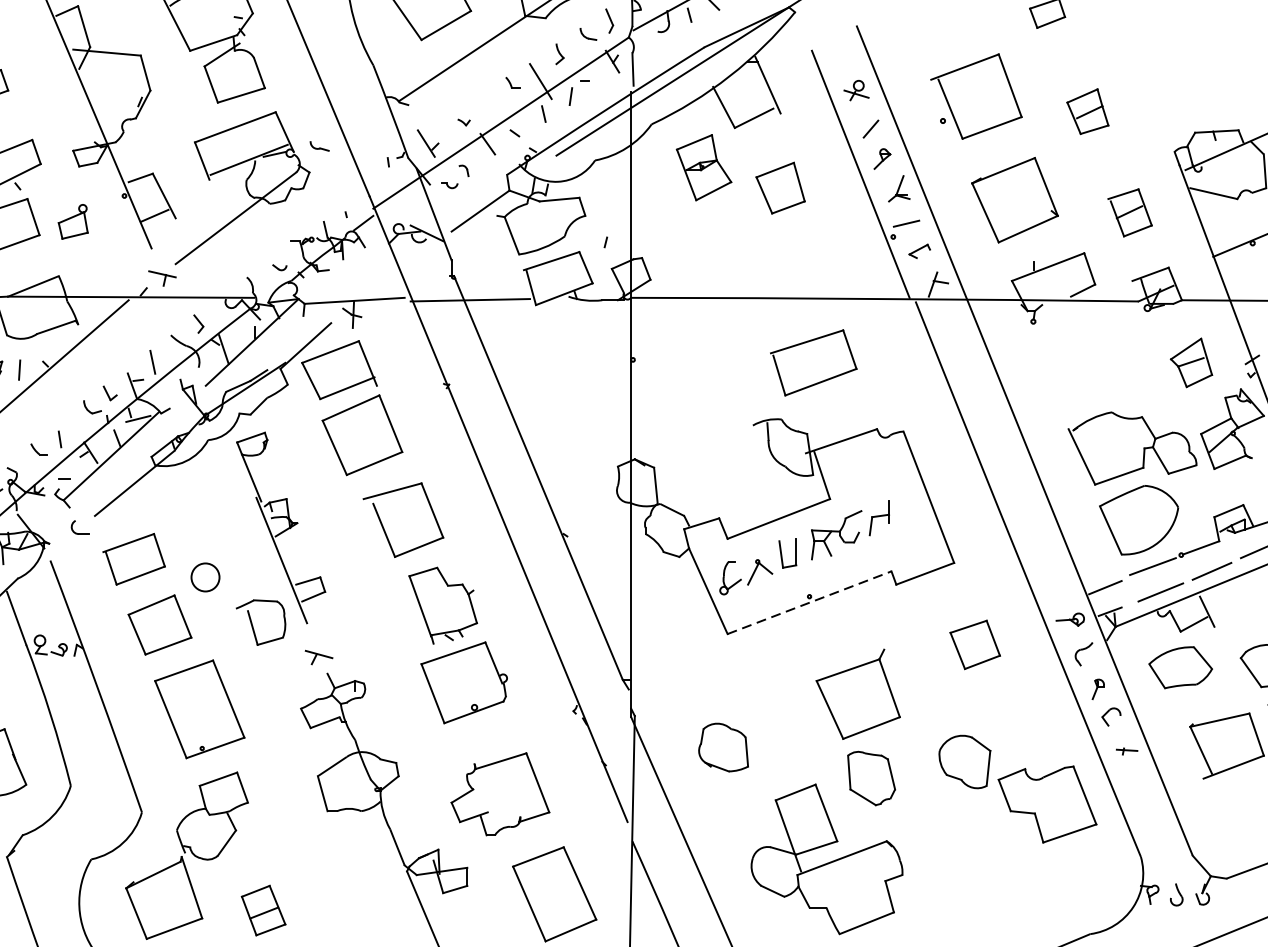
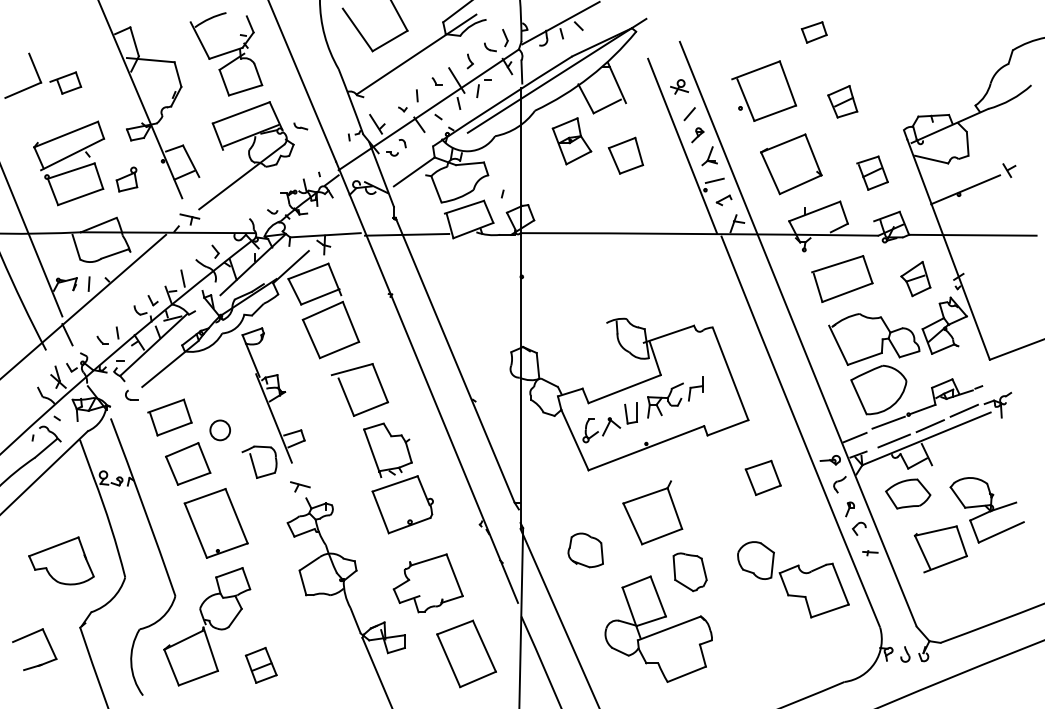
line: (485, 102) -> (417, 95), added
part: (813, 362) -> (842, 278), moved
line: (809, 603) -> (646, 448), dashed -> solid
part: (857, 693) -> (652, 512), moved

